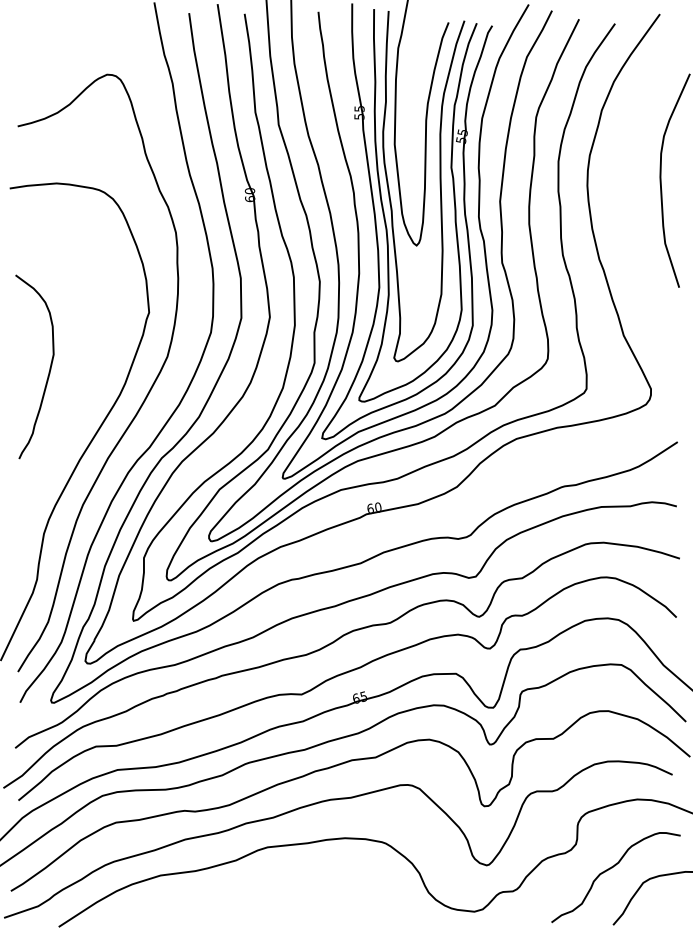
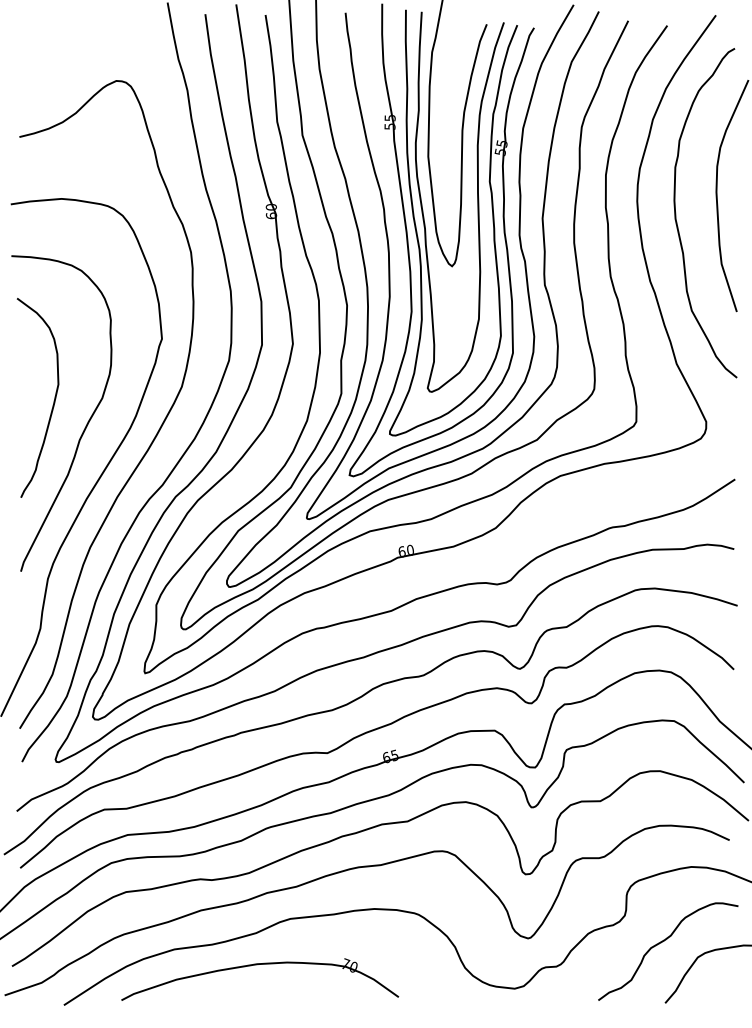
curve: (623, 196) -> (676, 213), added
curve: (78, 392) -> (85, 425), added
part: (237, 890) -> (257, 965), added

